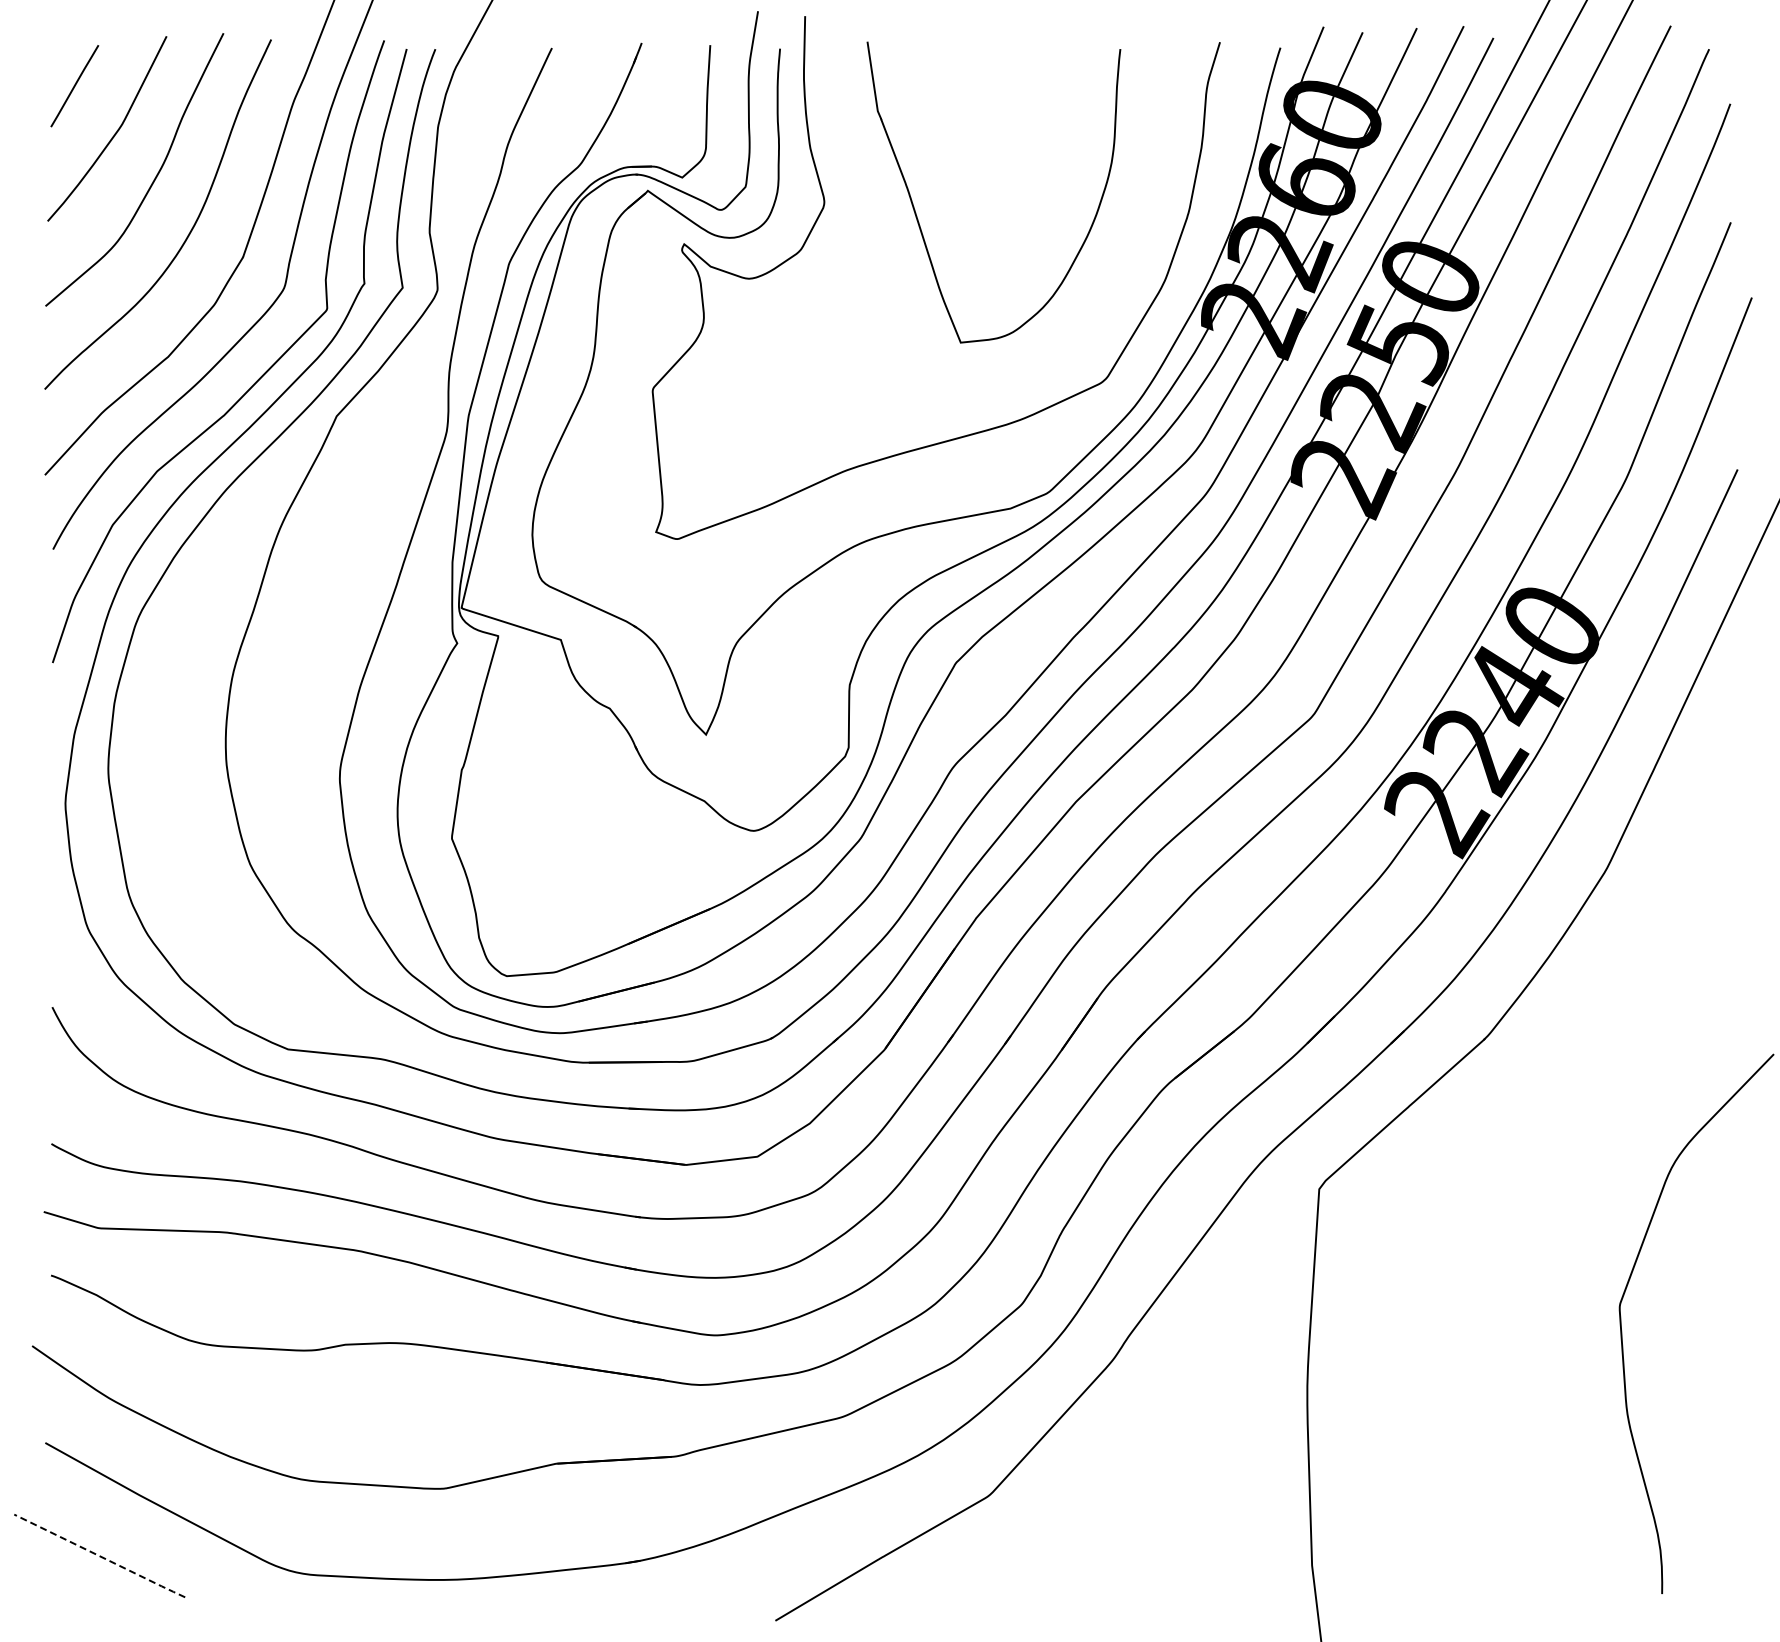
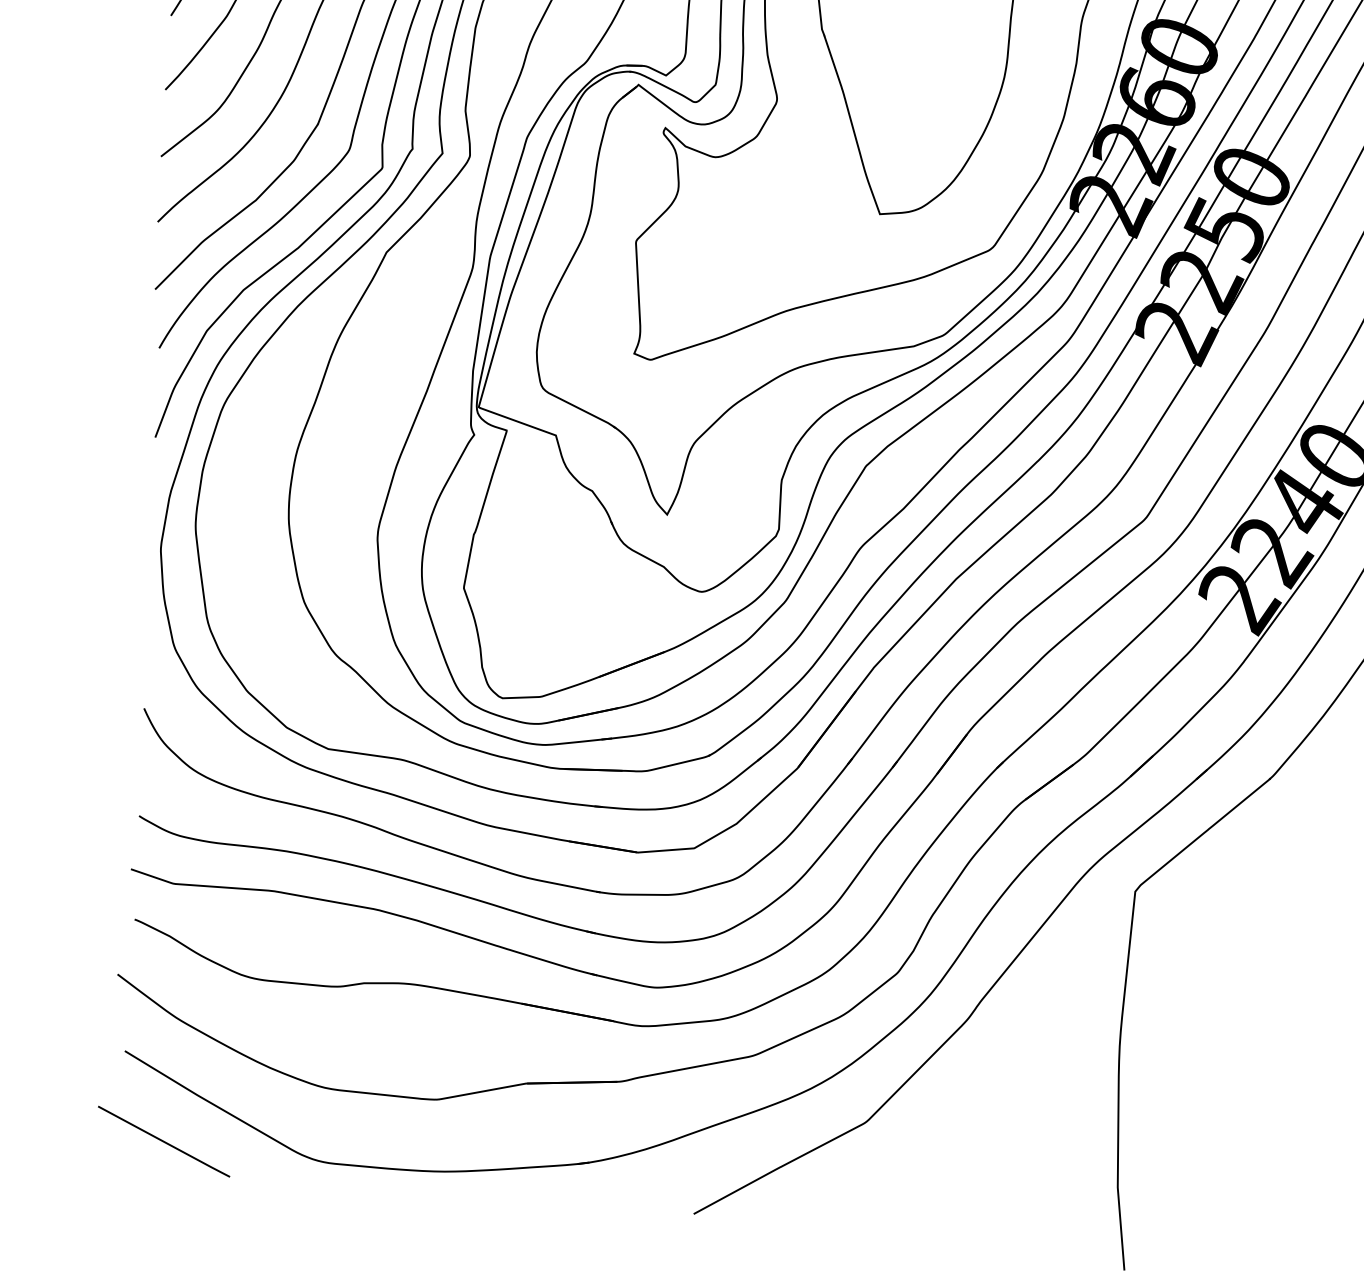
line: (100, 1556) -> (164, 1142), dashed -> solid

